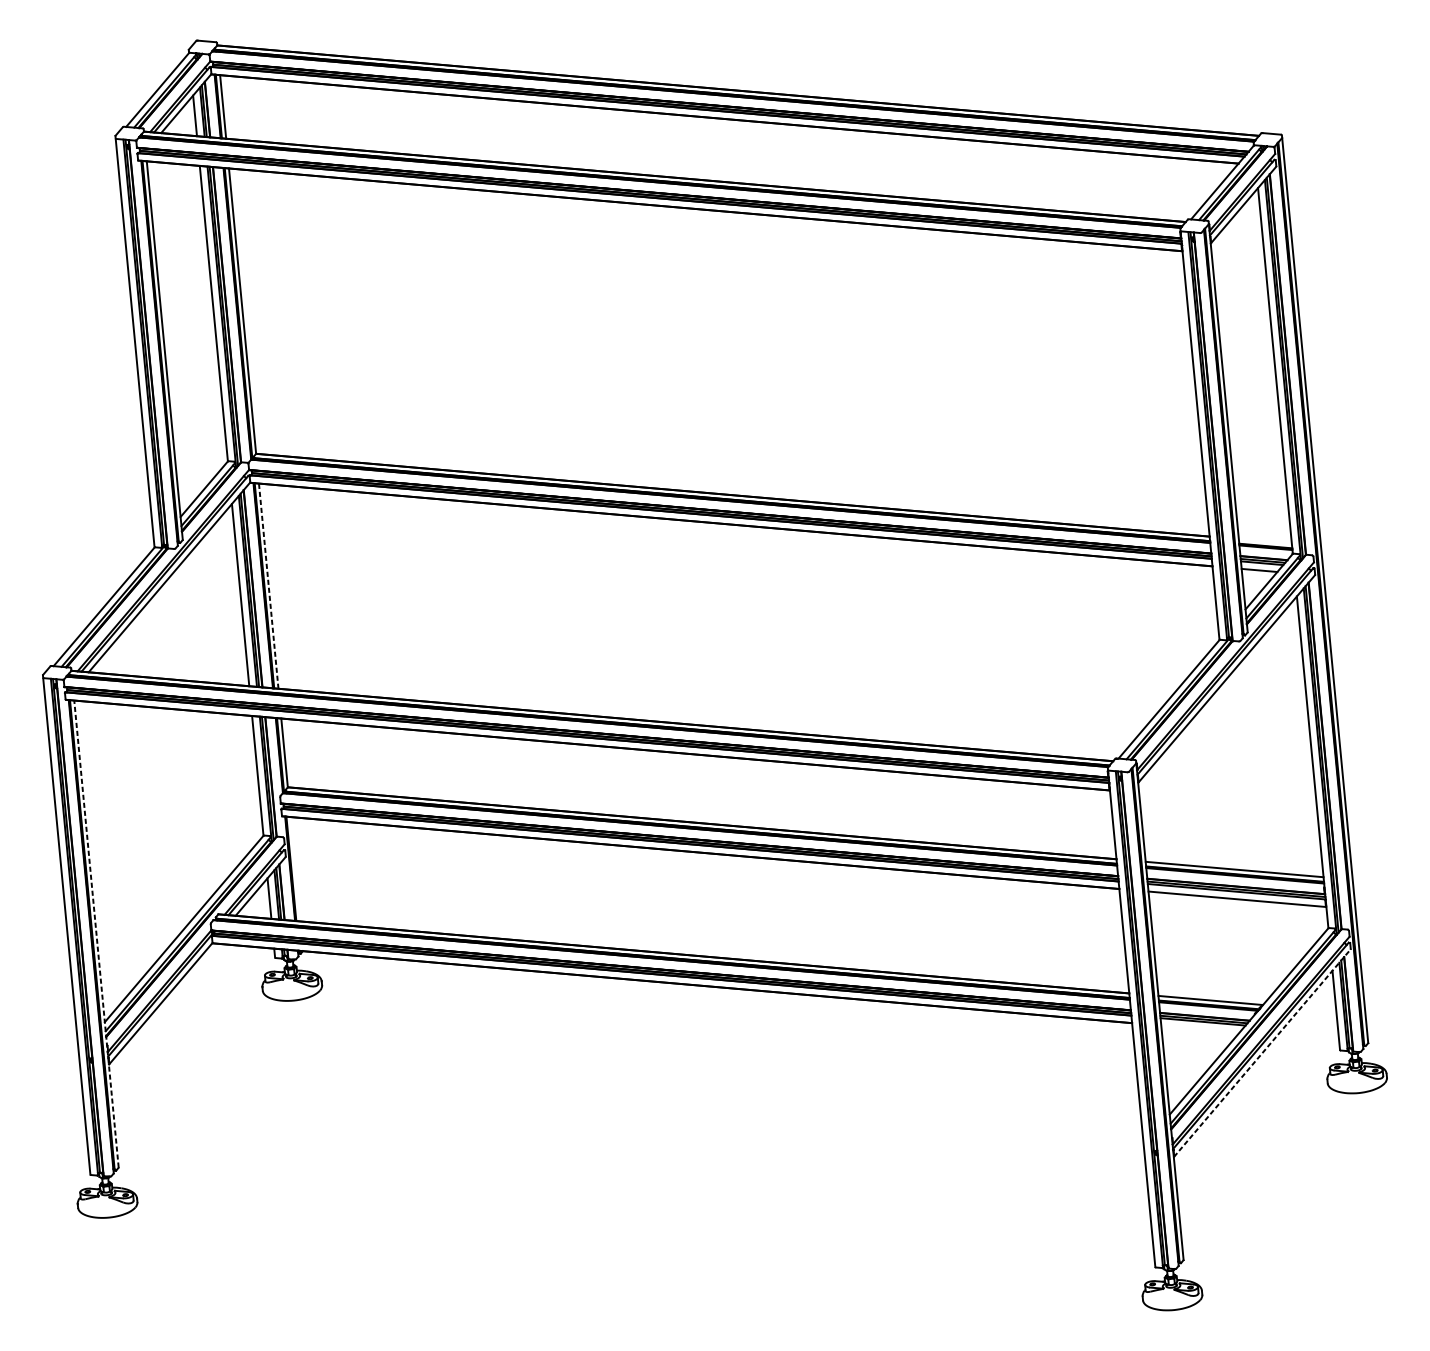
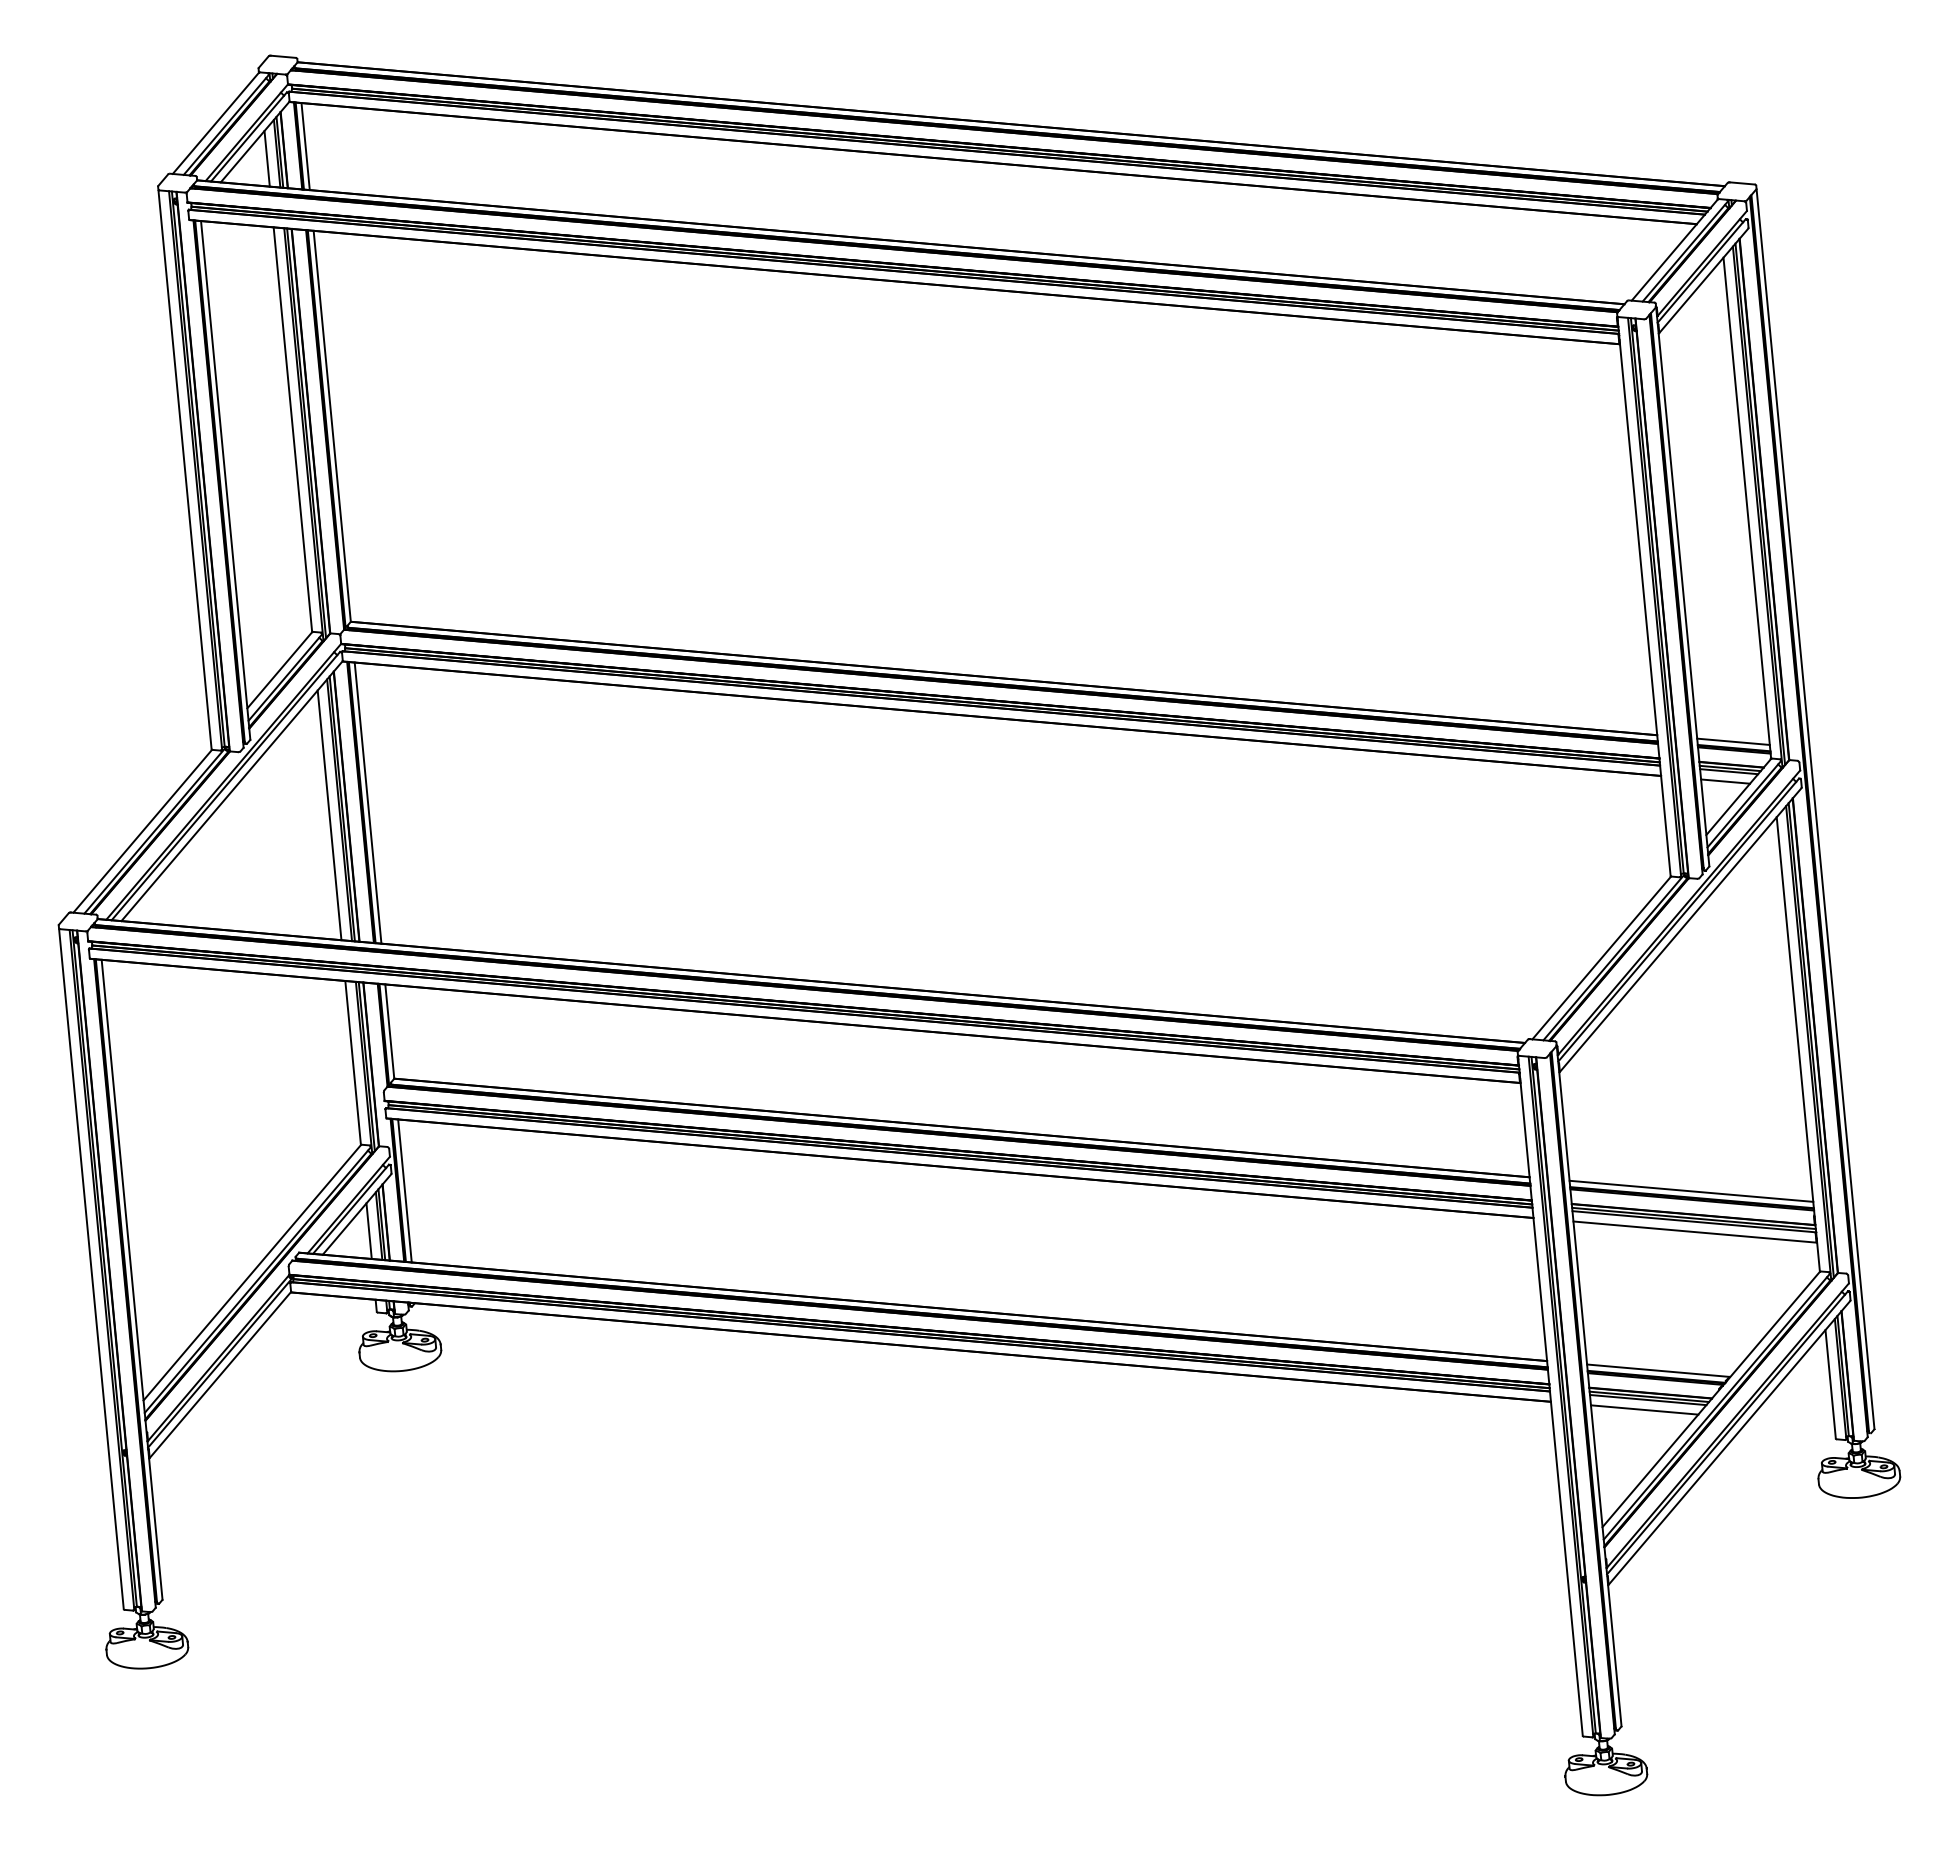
line: (1265, 541) -> (1733, 741), added
line: (269, 585) -> (368, 802), dashed -> solid
line: (295, 868) -> (404, 1190), added
line: (96, 933) -> (132, 1279), dashed -> solid
line: (1200, 1028) -> (1644, 1409), added
line: (1262, 1053) -> (1729, 1443), dashed -> solid

